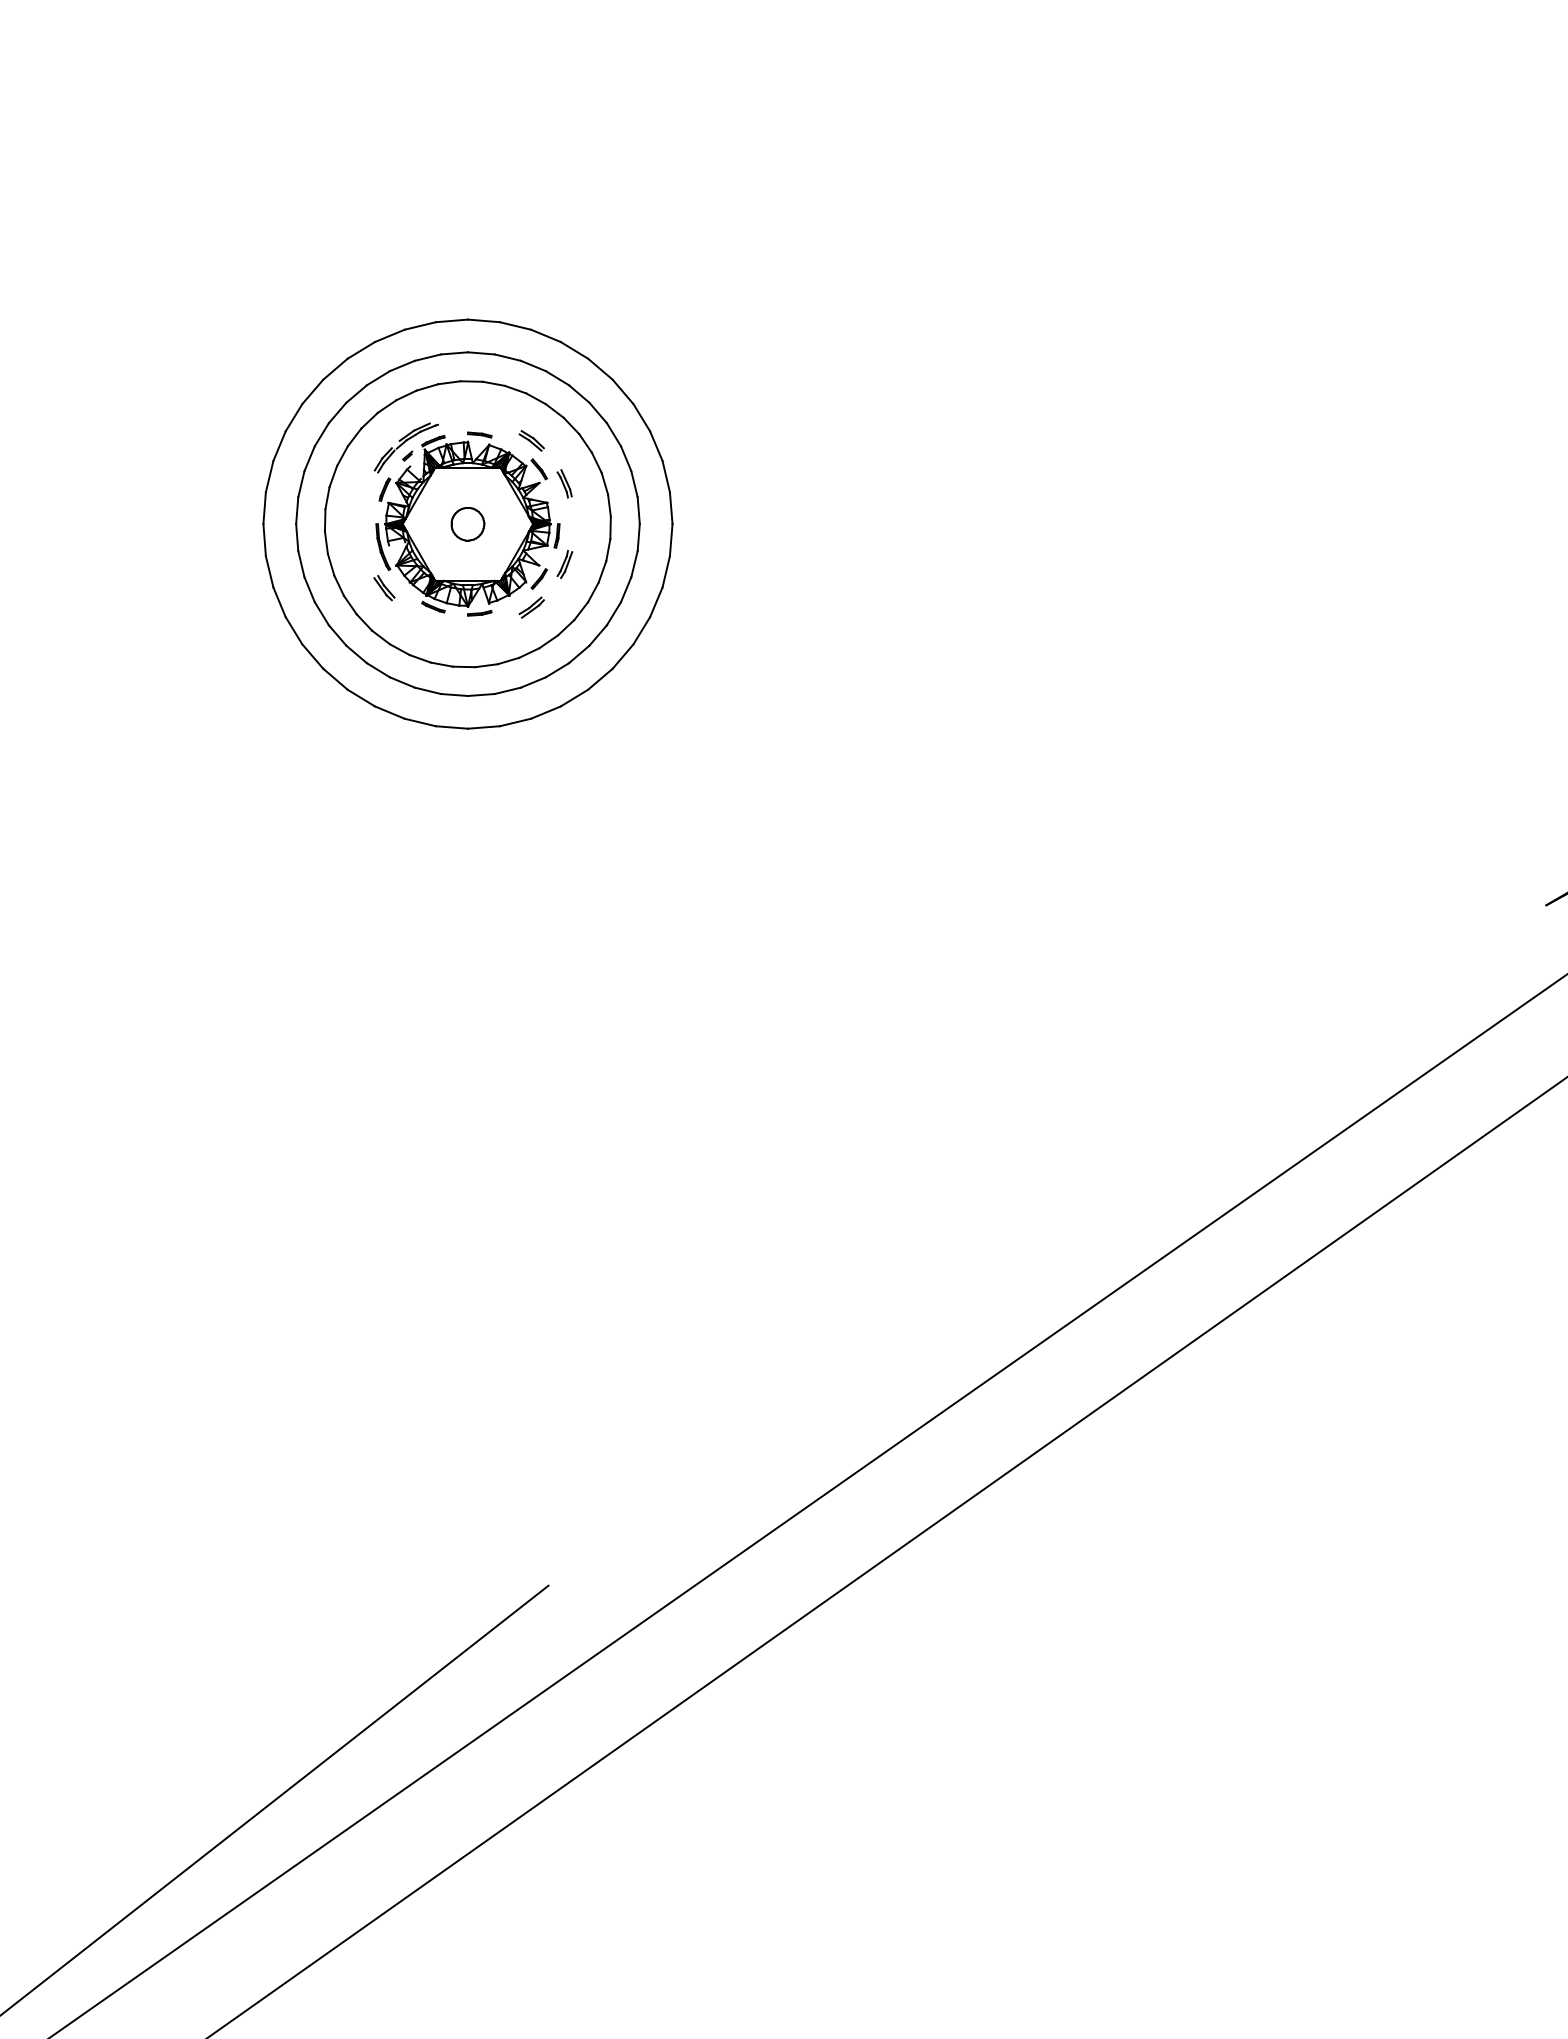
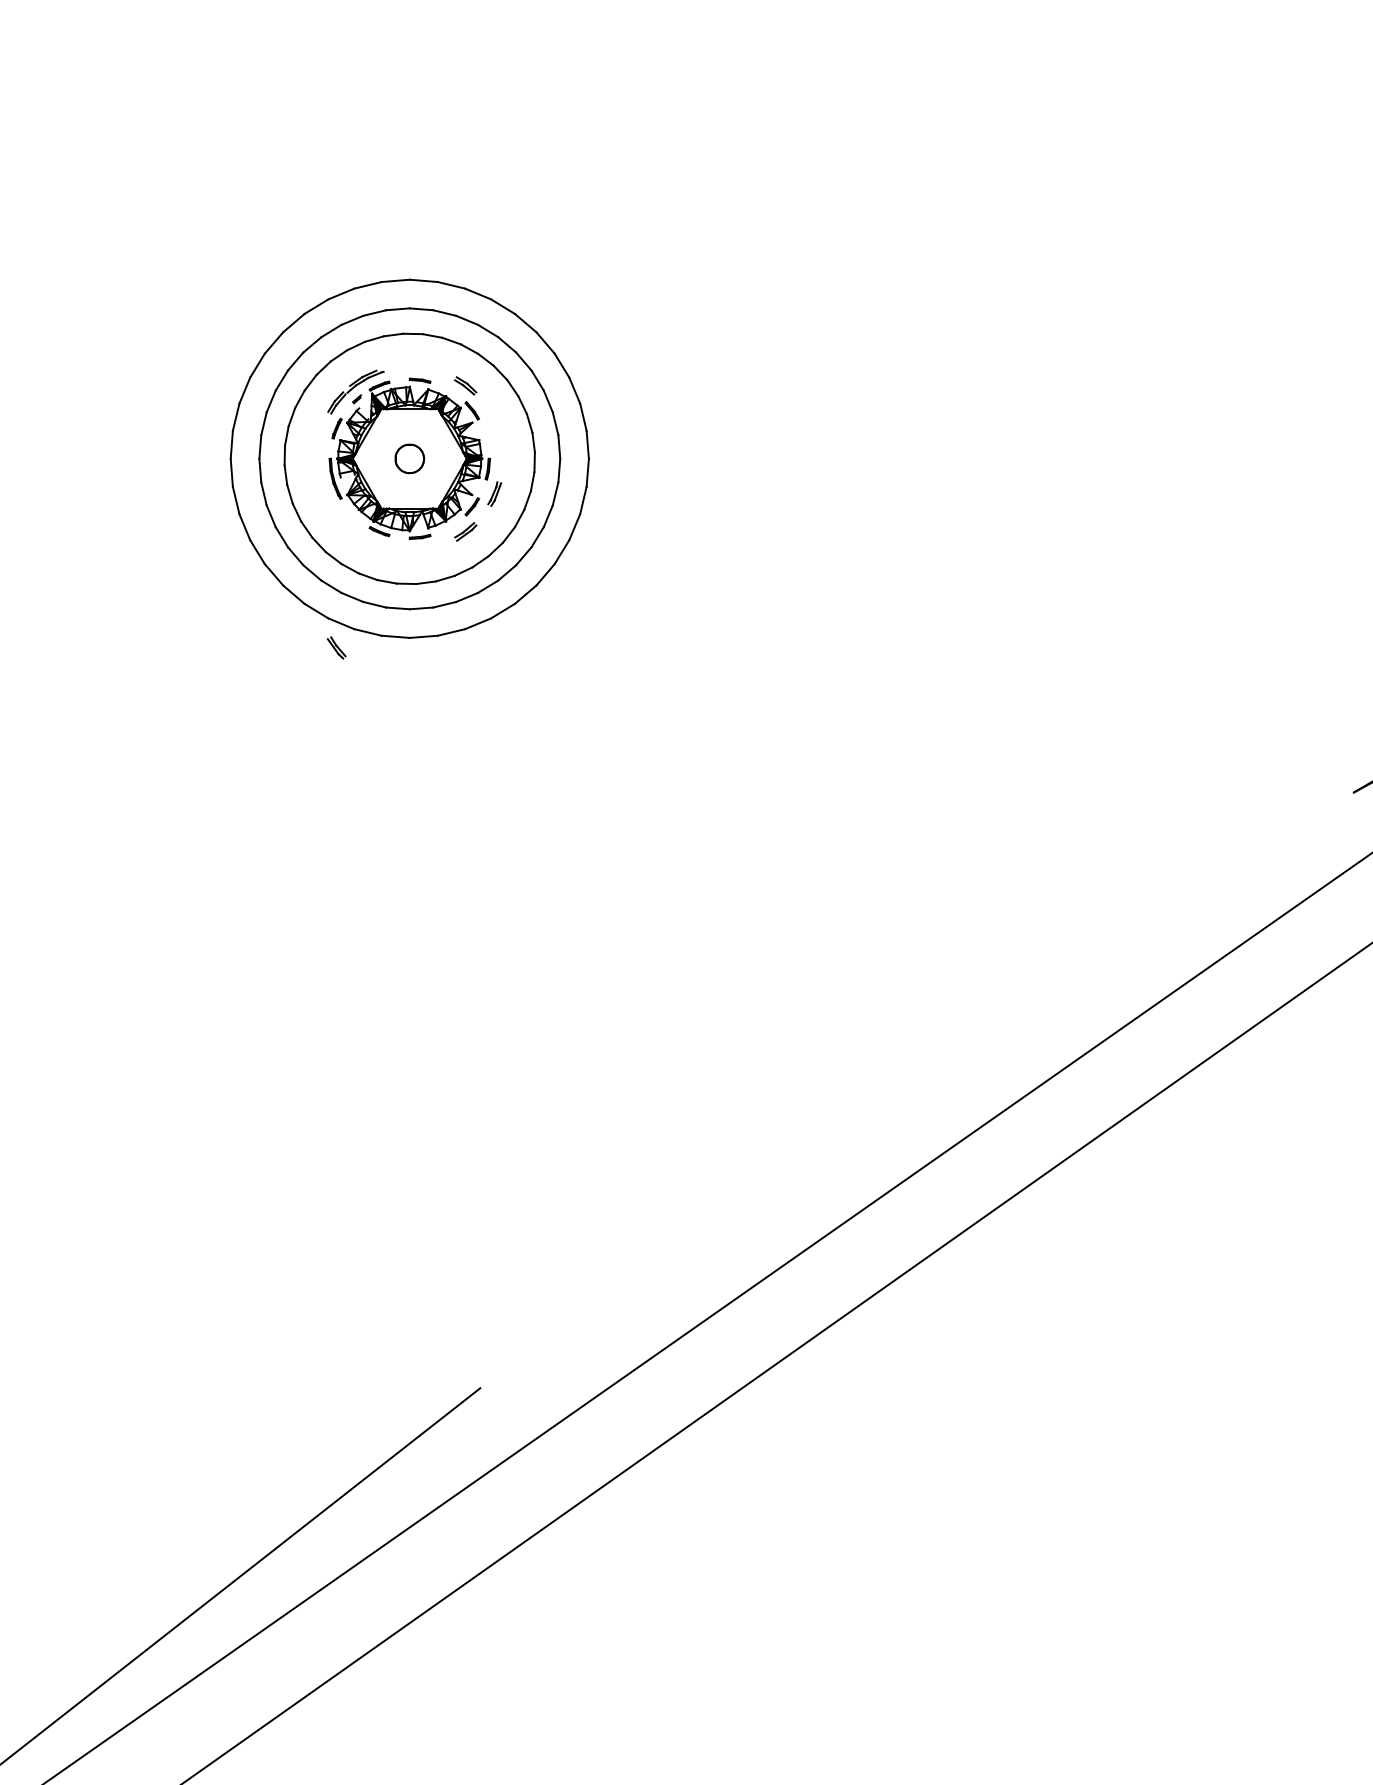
part: (564, 483) -> (494, 423), removed
part: (384, 588) -> (336, 648), moved

